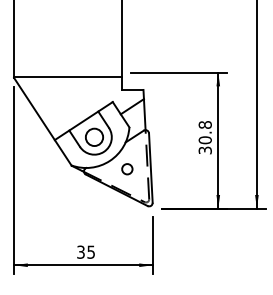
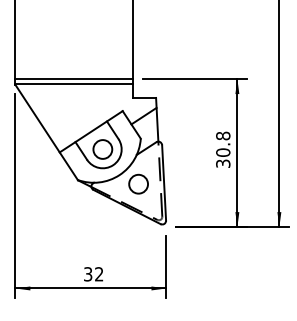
line: (68, 72) -> (74, 79), added
part: (127, 168) -> (138, 183), size x1.67
text: (91, 252) -> (99, 274), 35 -> 32

